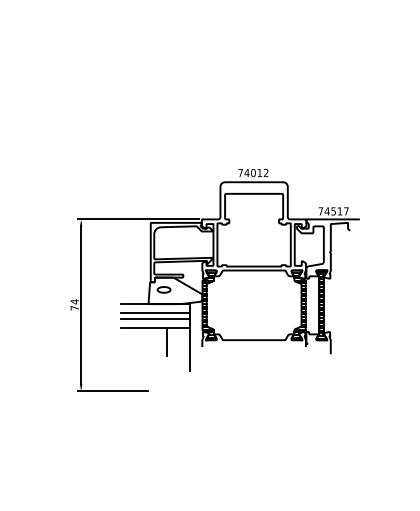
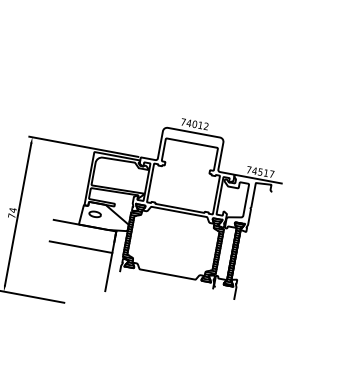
line: (155, 313) -> (83, 234), removed
line: (155, 318) -> (82, 238), removed
line: (167, 341) -> (89, 261), removed

